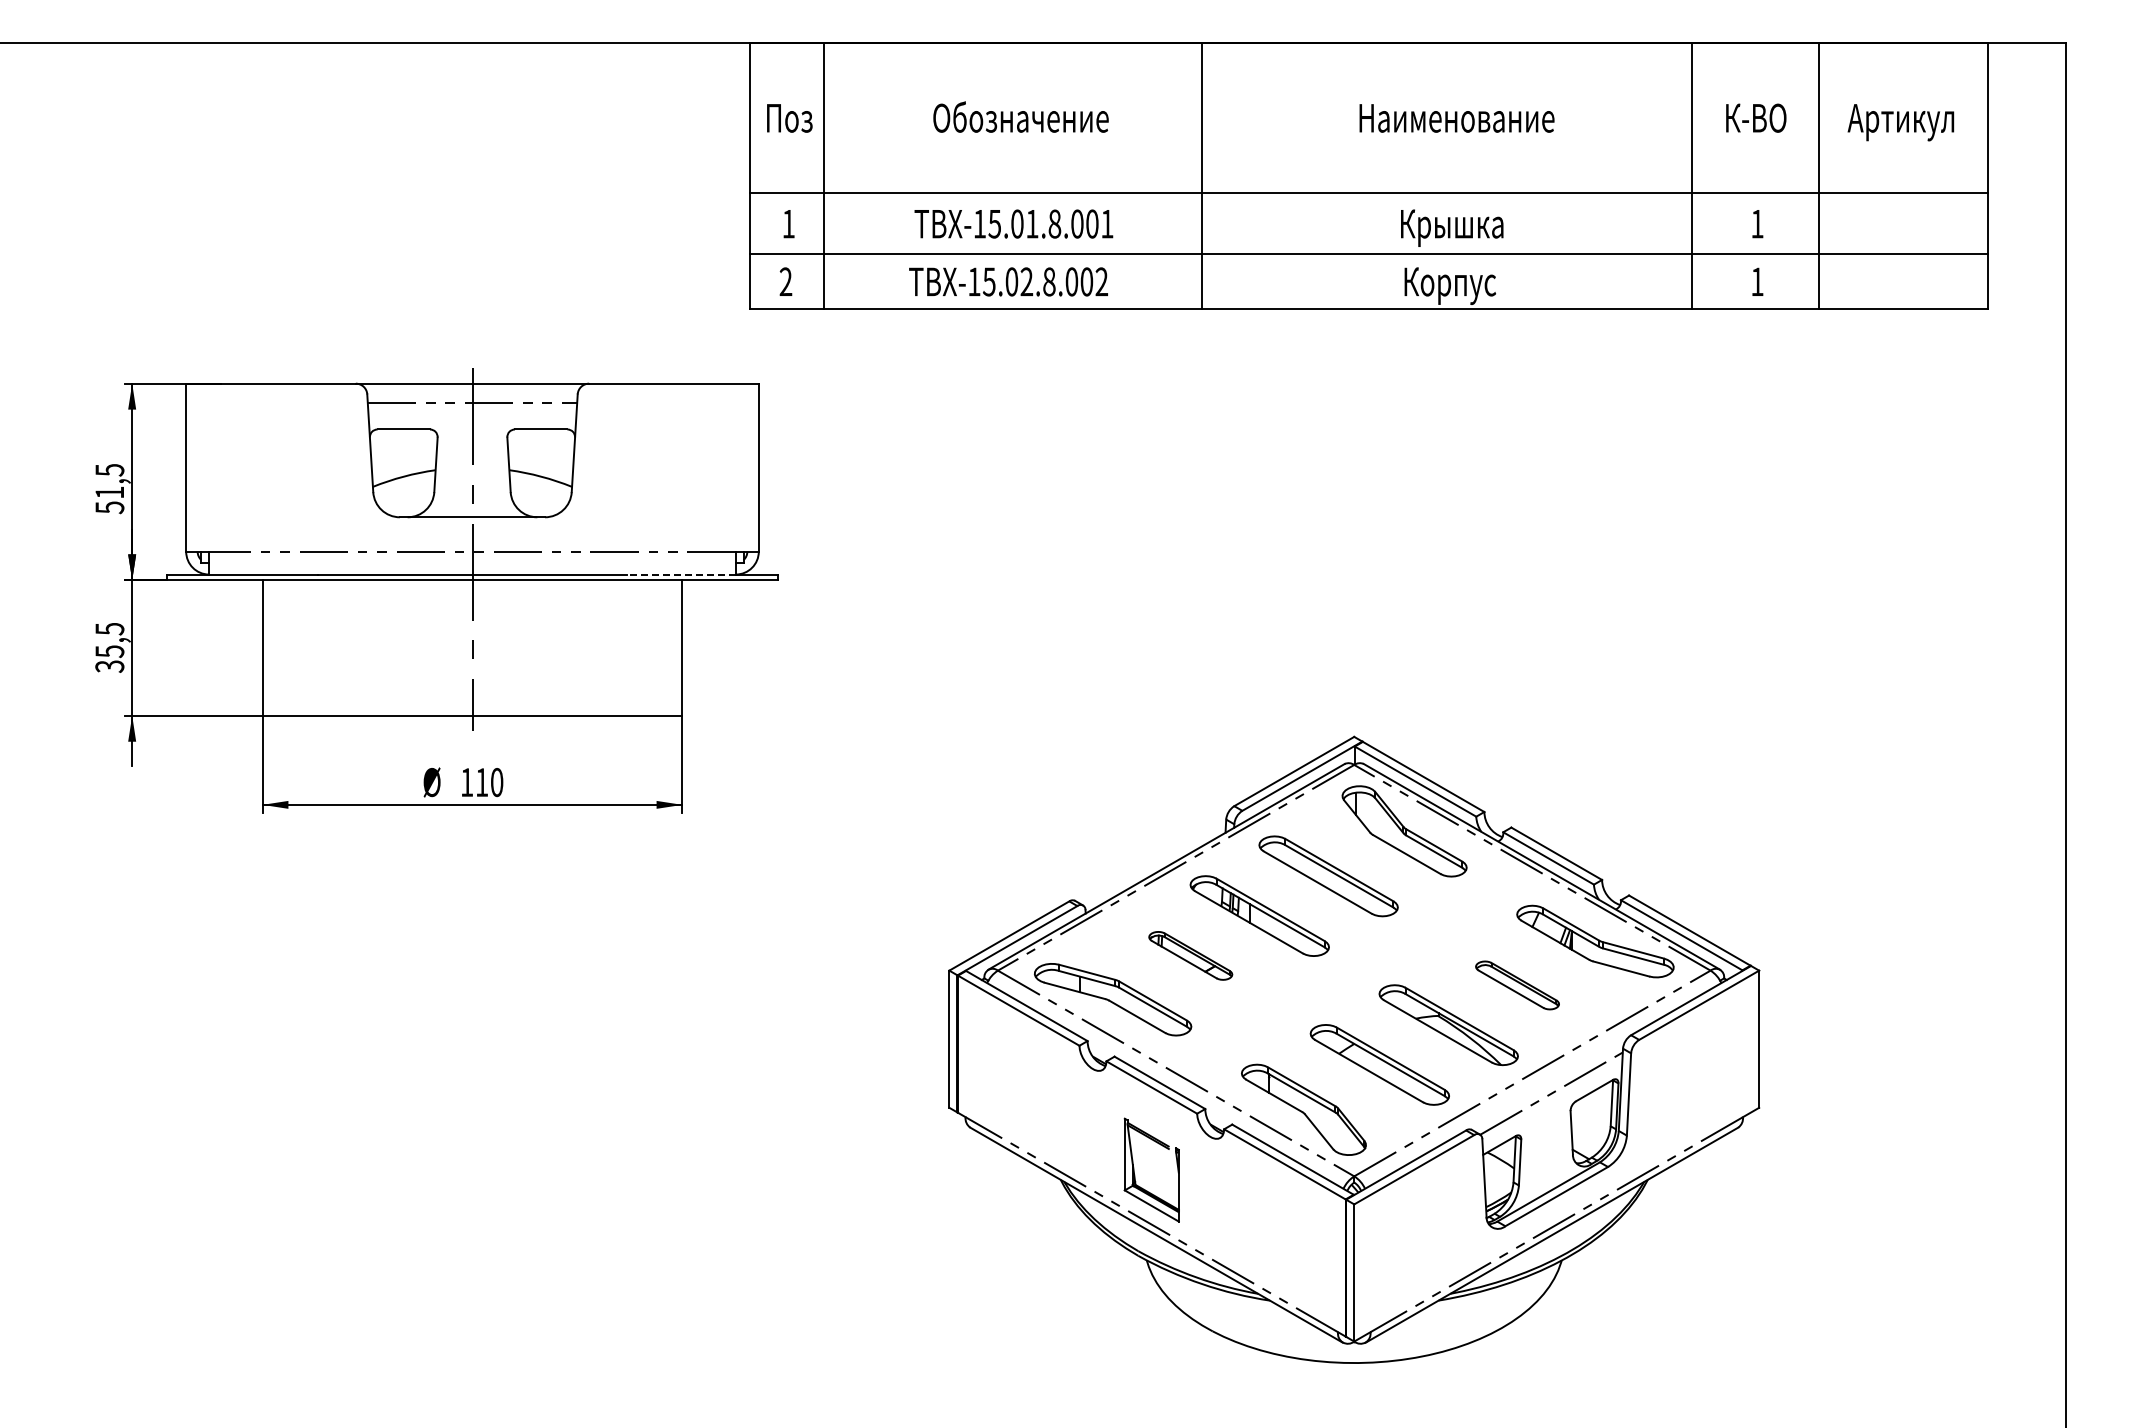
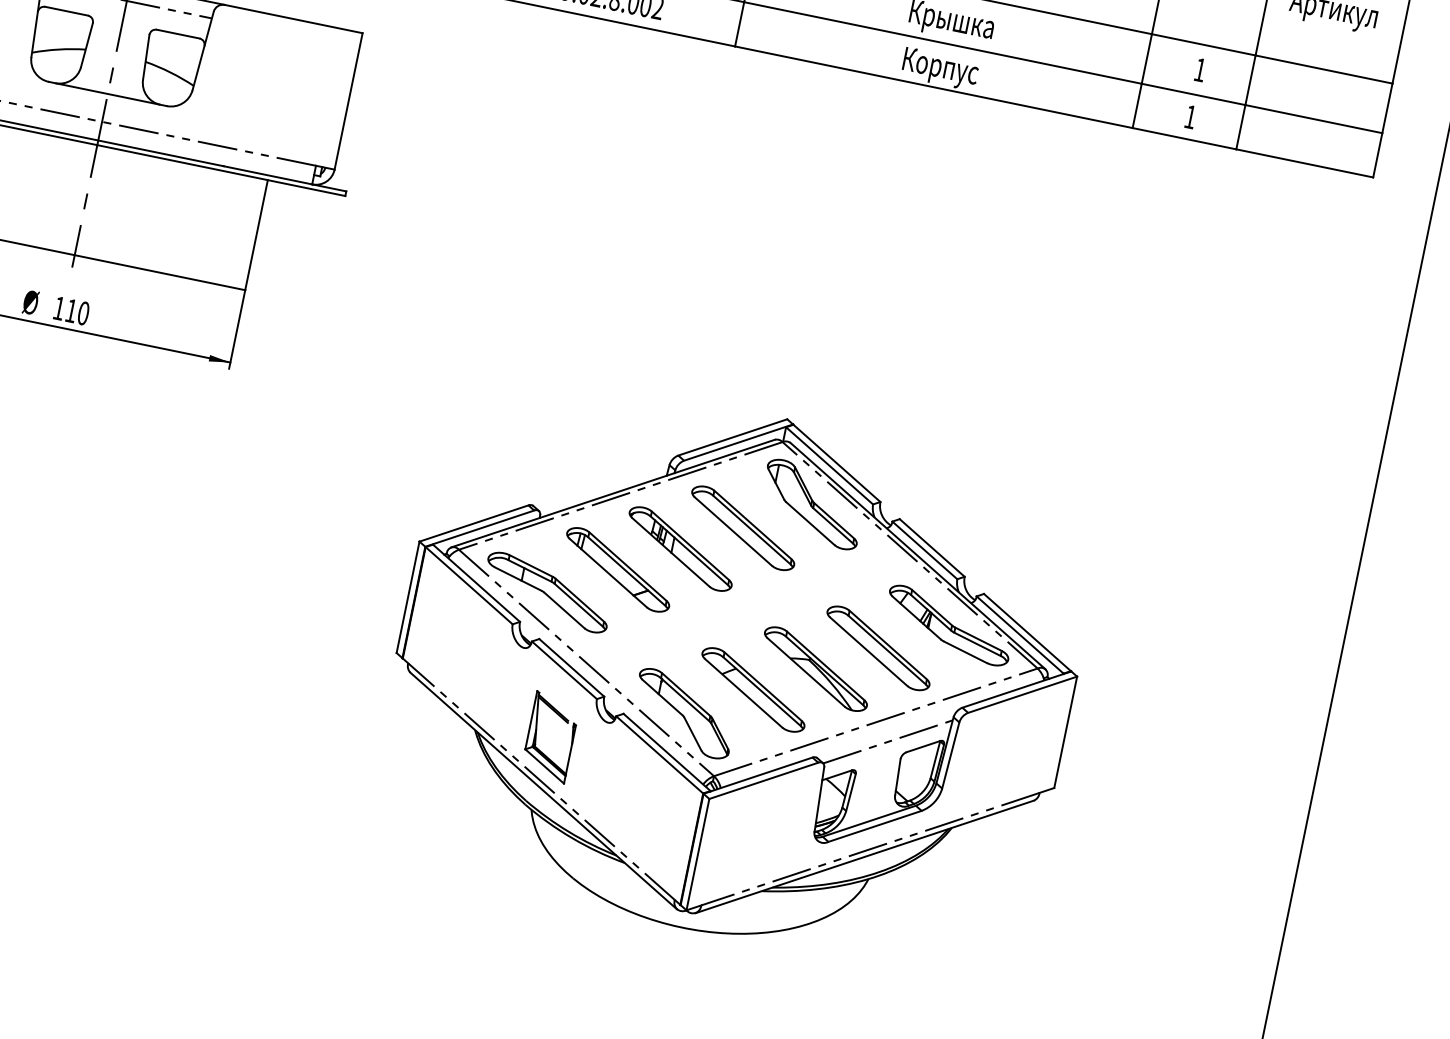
line: (680, 574) -> (267, 175), dashed -> solid
part: (1190, 955) -> (617, 569), size x1.67
part: (1517, 985) -> (878, 648), size x1.67

